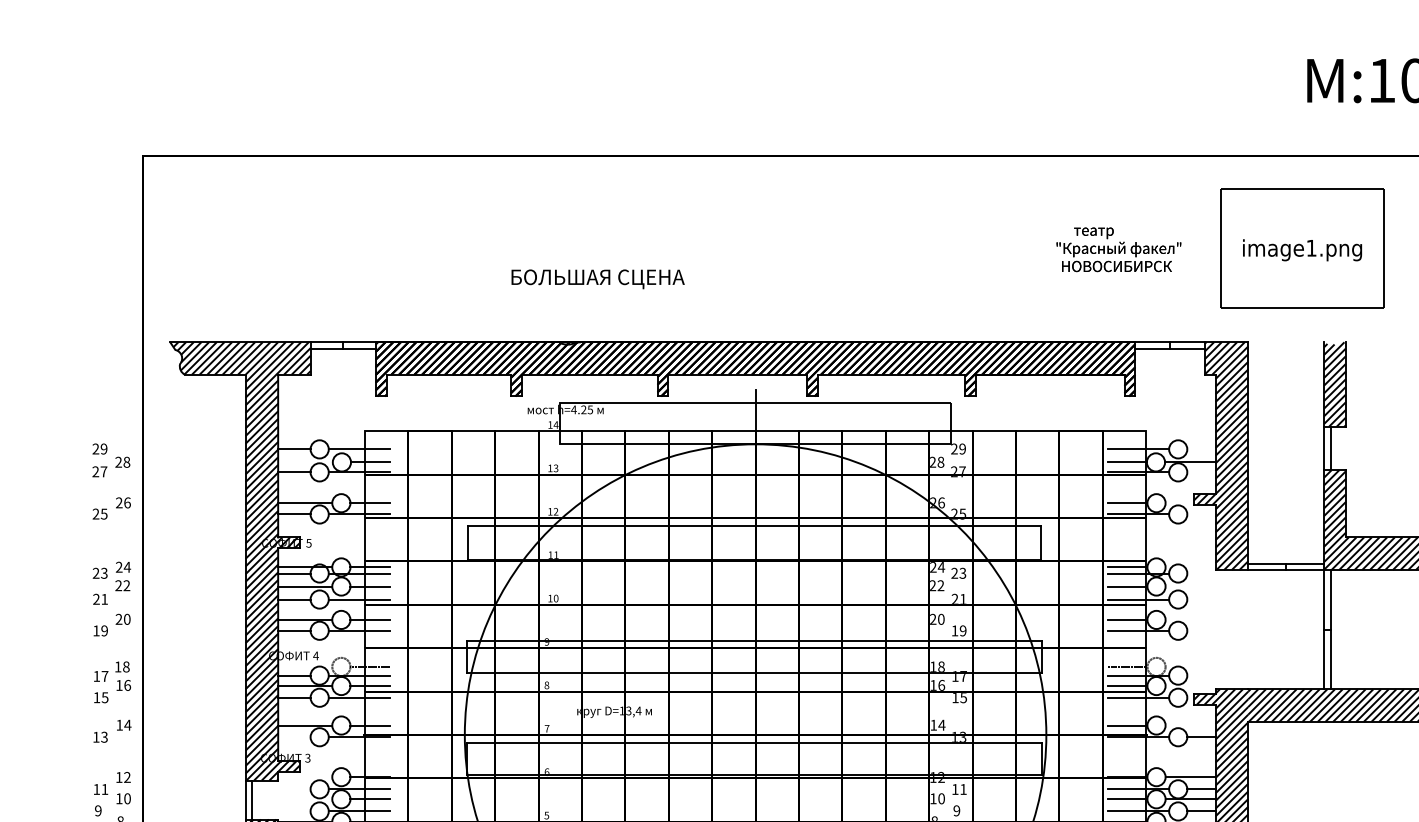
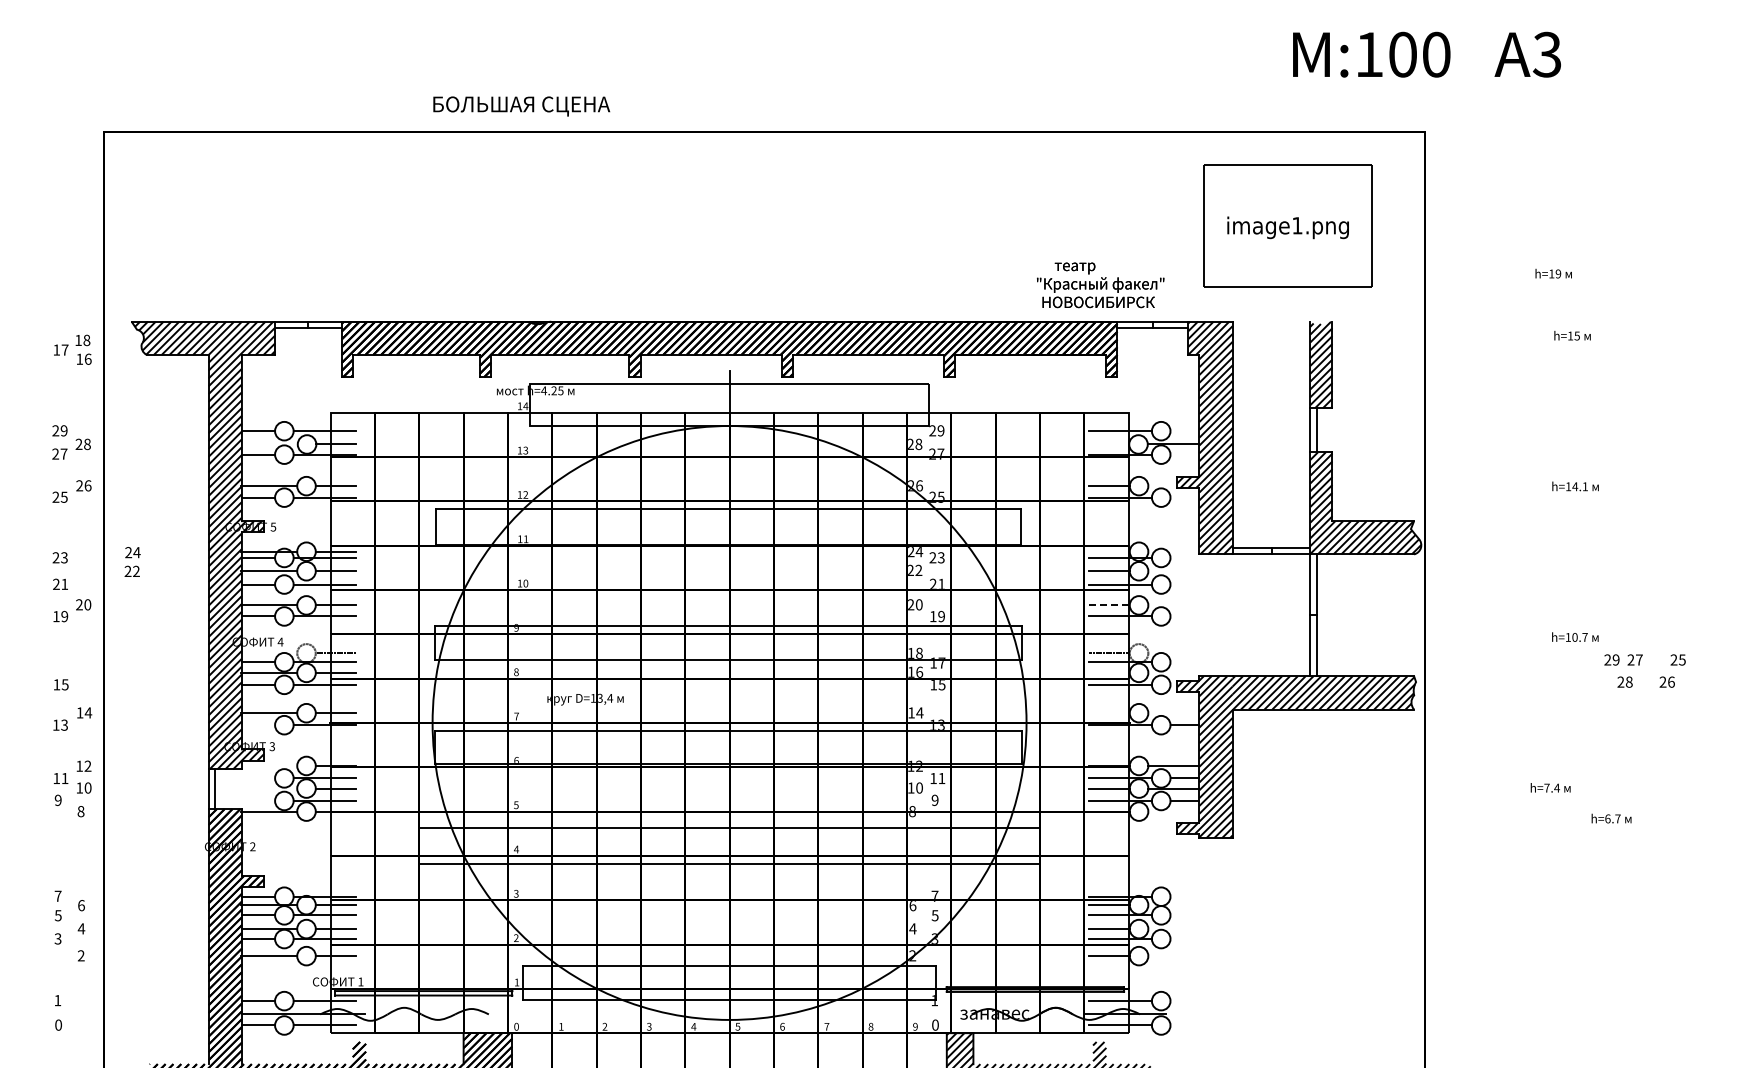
text: (1118, 249) -> (1100, 285), moved
text: (597, 279) -> (521, 106), moved
line: (1127, 462) -> (1109, 444), removed
line: (1127, 567) -> (1109, 551), removed
text: (123, 575) -> (132, 561), moved
line: (1128, 620) -> (1110, 605), solid -> dashed
text: (112, 675) -> (72, 349), moved
line: (1127, 685) -> (1109, 672), removed
line: (1127, 725) -> (1109, 713), removed

